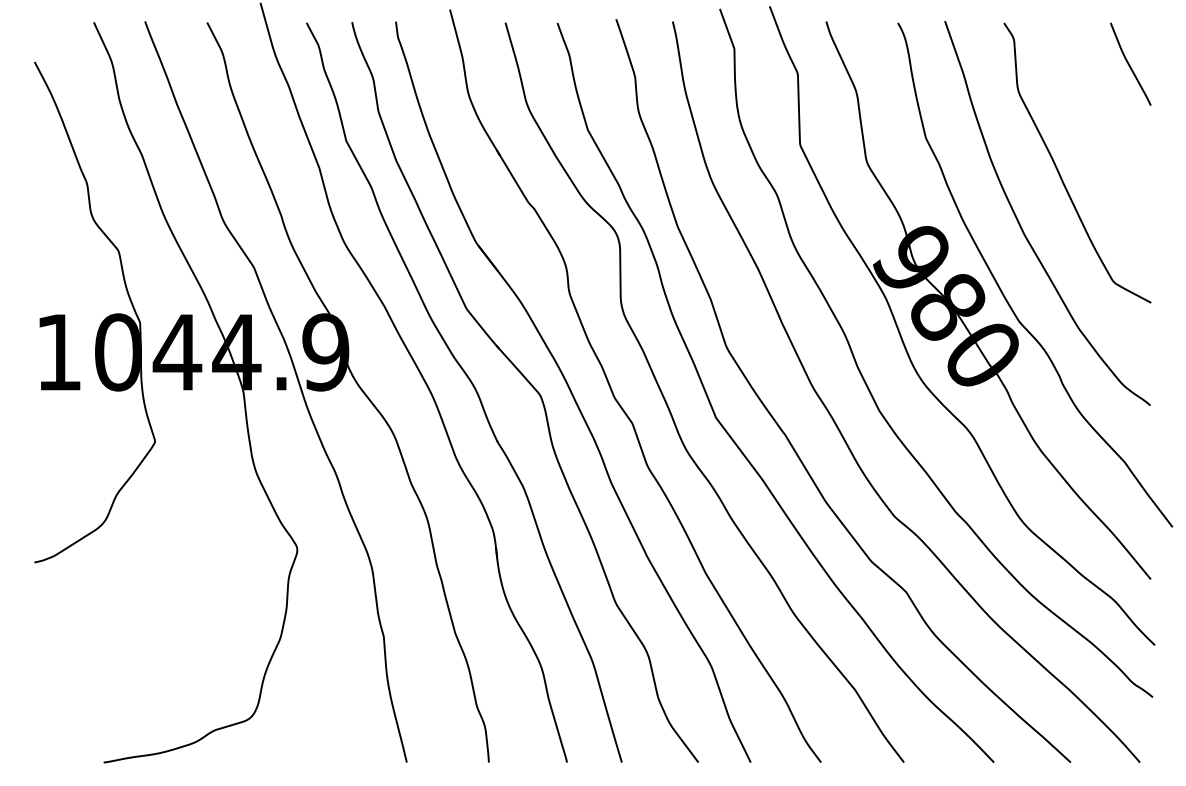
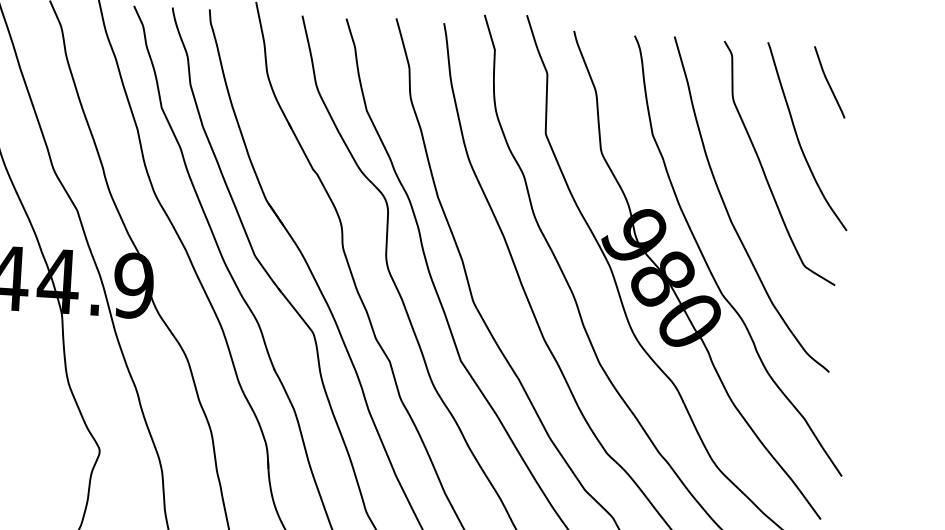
curve: (1098, 133) -> (798, 139), added

